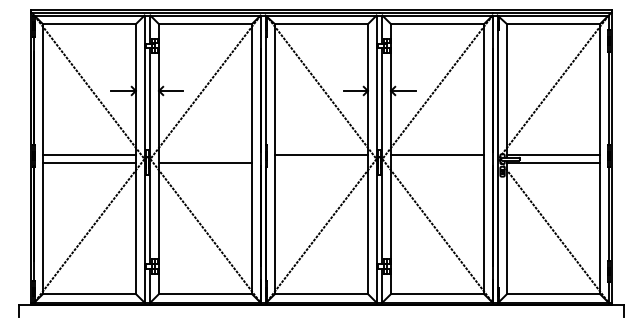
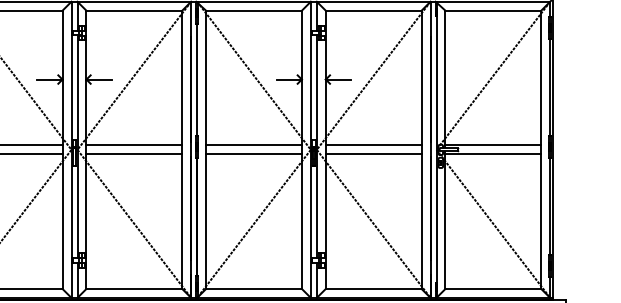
line: (205, 154) -> (134, 145), added
line: (321, 163) -> (254, 154), added
line: (437, 163) -> (373, 154), added

